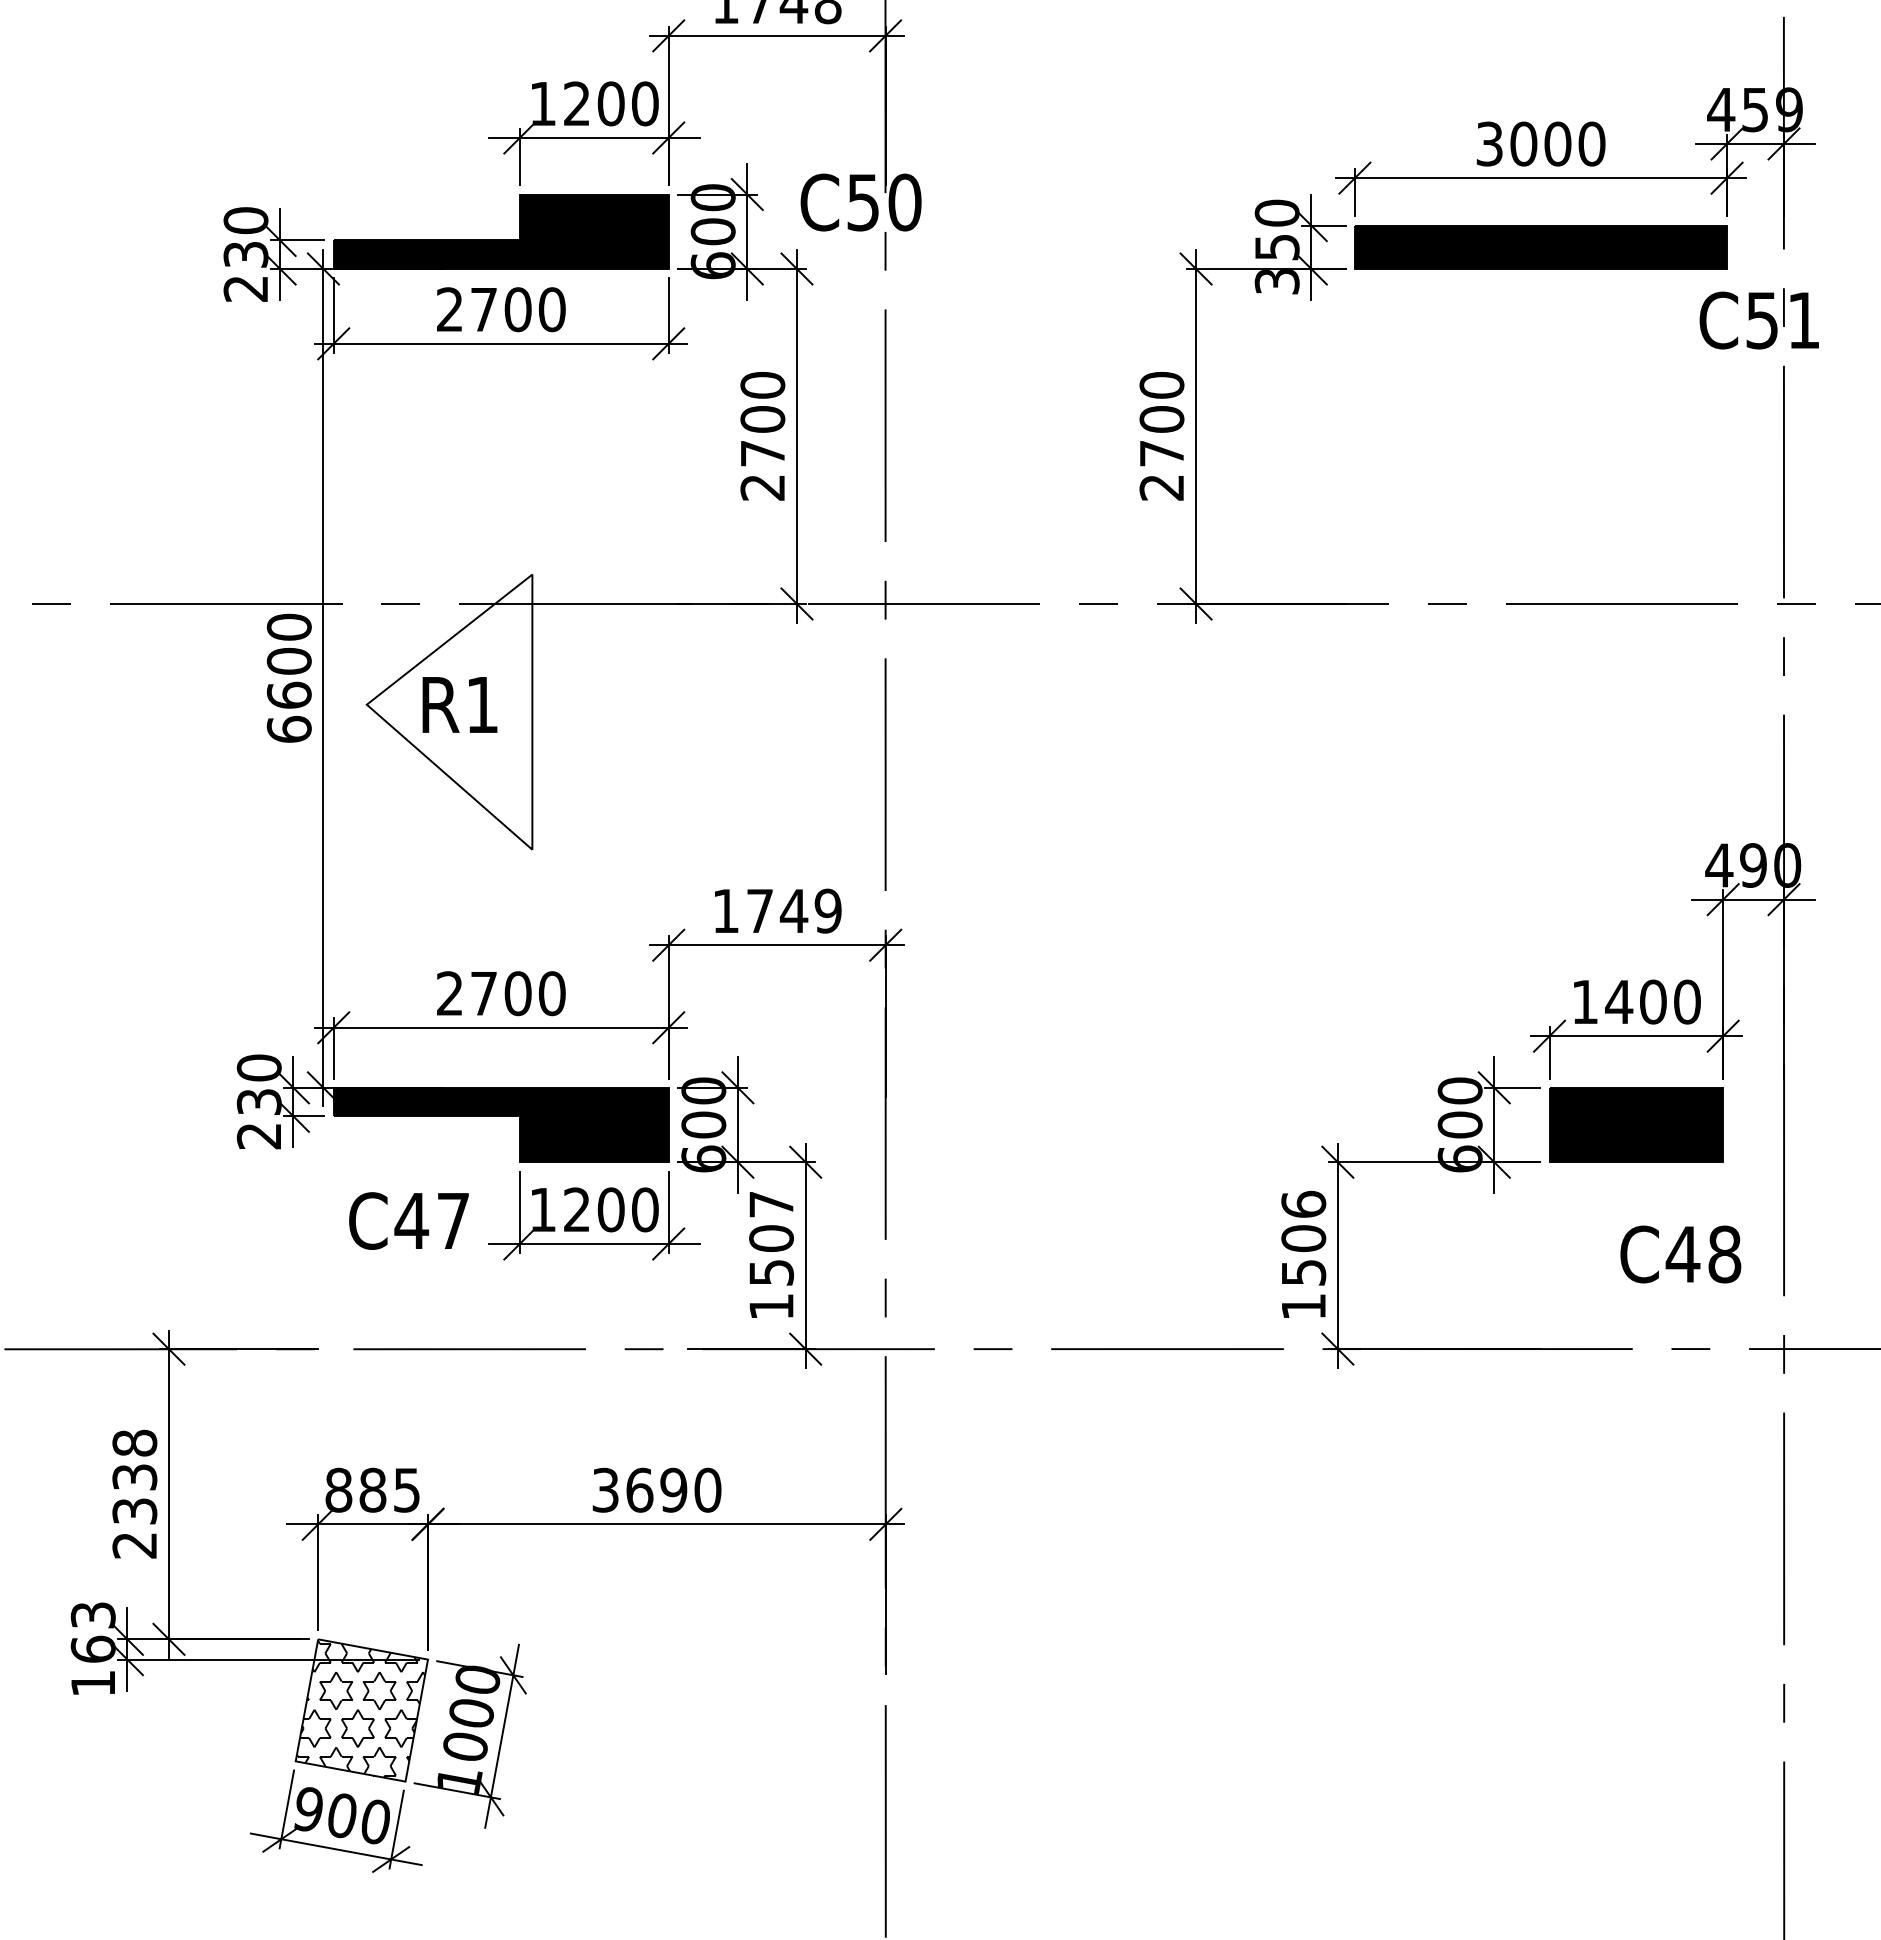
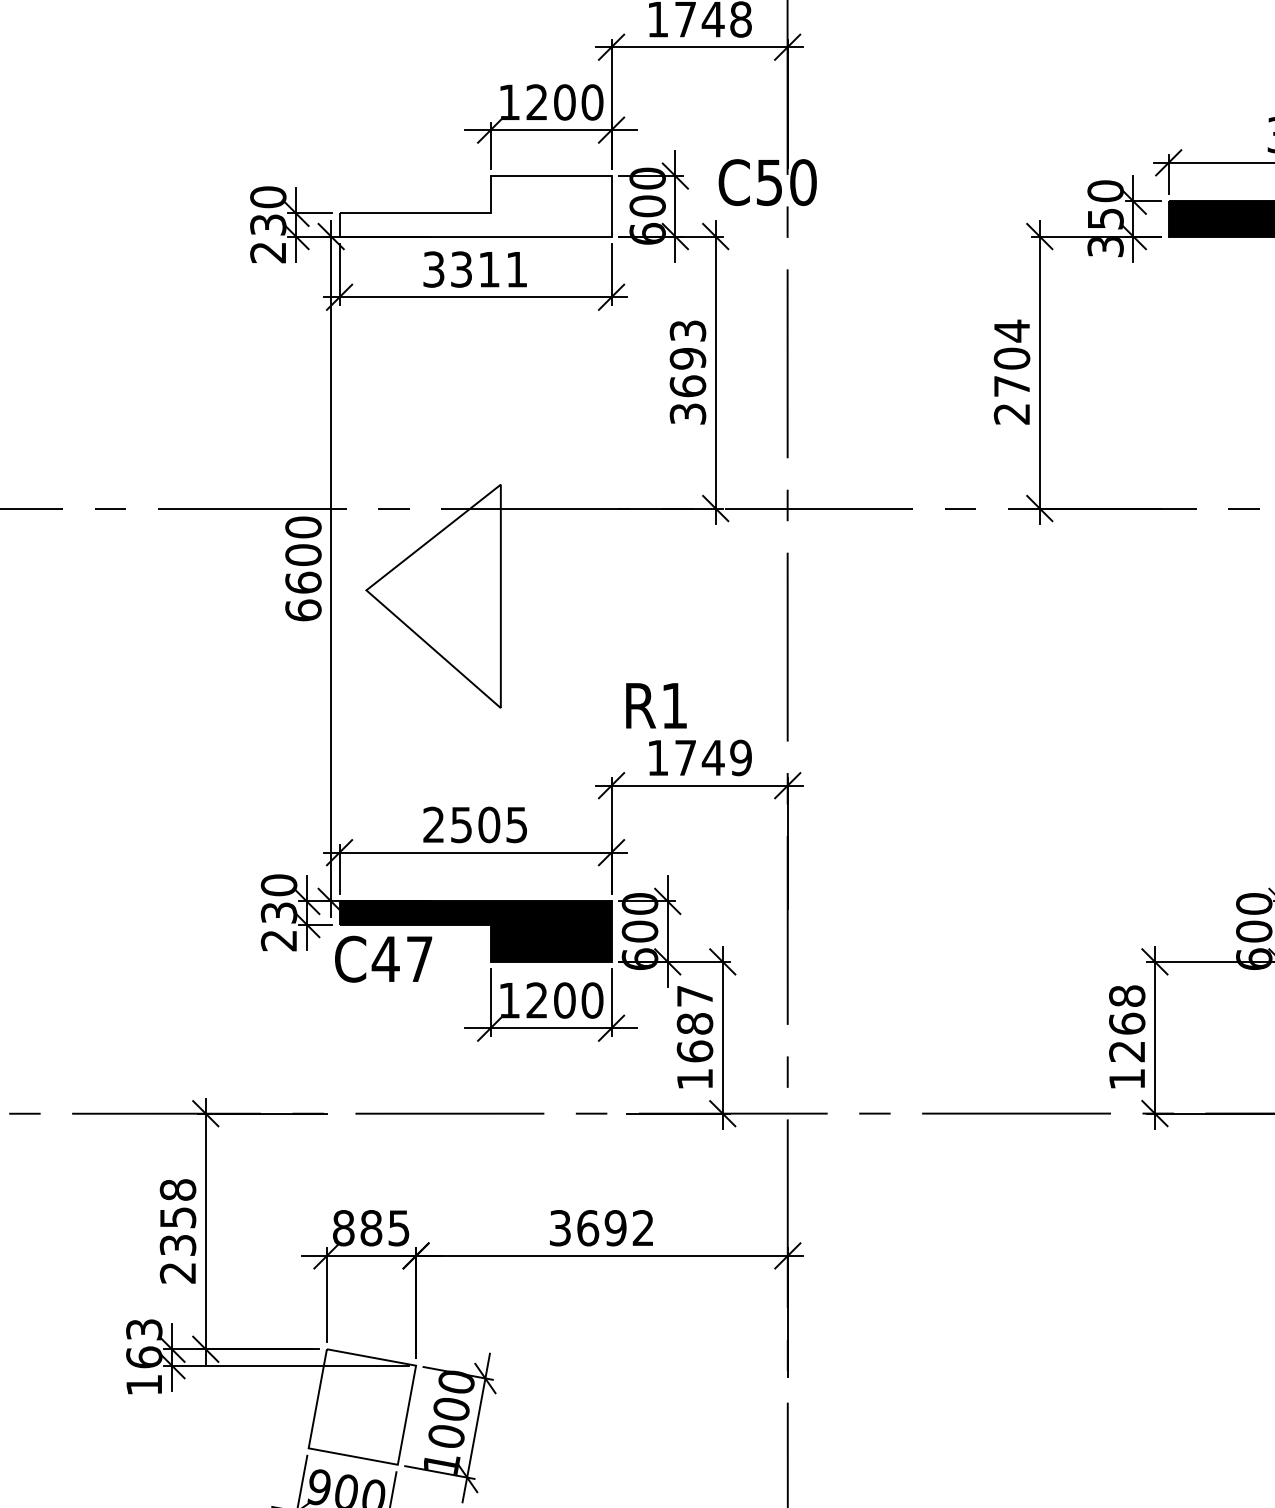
fill: (500, 231) -> (474, 206), removed
text: (501, 309) -> (475, 269), 2700 -> 3311
text: (1161, 385) -> (1011, 331), 2700 -> 2704
text: (762, 435) -> (687, 371), 2700 -> 3693
text: (459, 704) -> (656, 705), moved
text: (518, 993) -> (489, 824), 2700 -> 2505
text: (408, 1220) -> (383, 958), moved
text: (1303, 1237) -> (1126, 1022), 1506 -> 1268
text: (771, 1255) -> (695, 1037), 1507 -> 1687
text: (134, 1476) -> (177, 1217), 2338 -> 2358
text: (707, 1489) -> (643, 1227), 3690 -> 3692
hatch: (360, 1708) -> (361, 1405), removed

